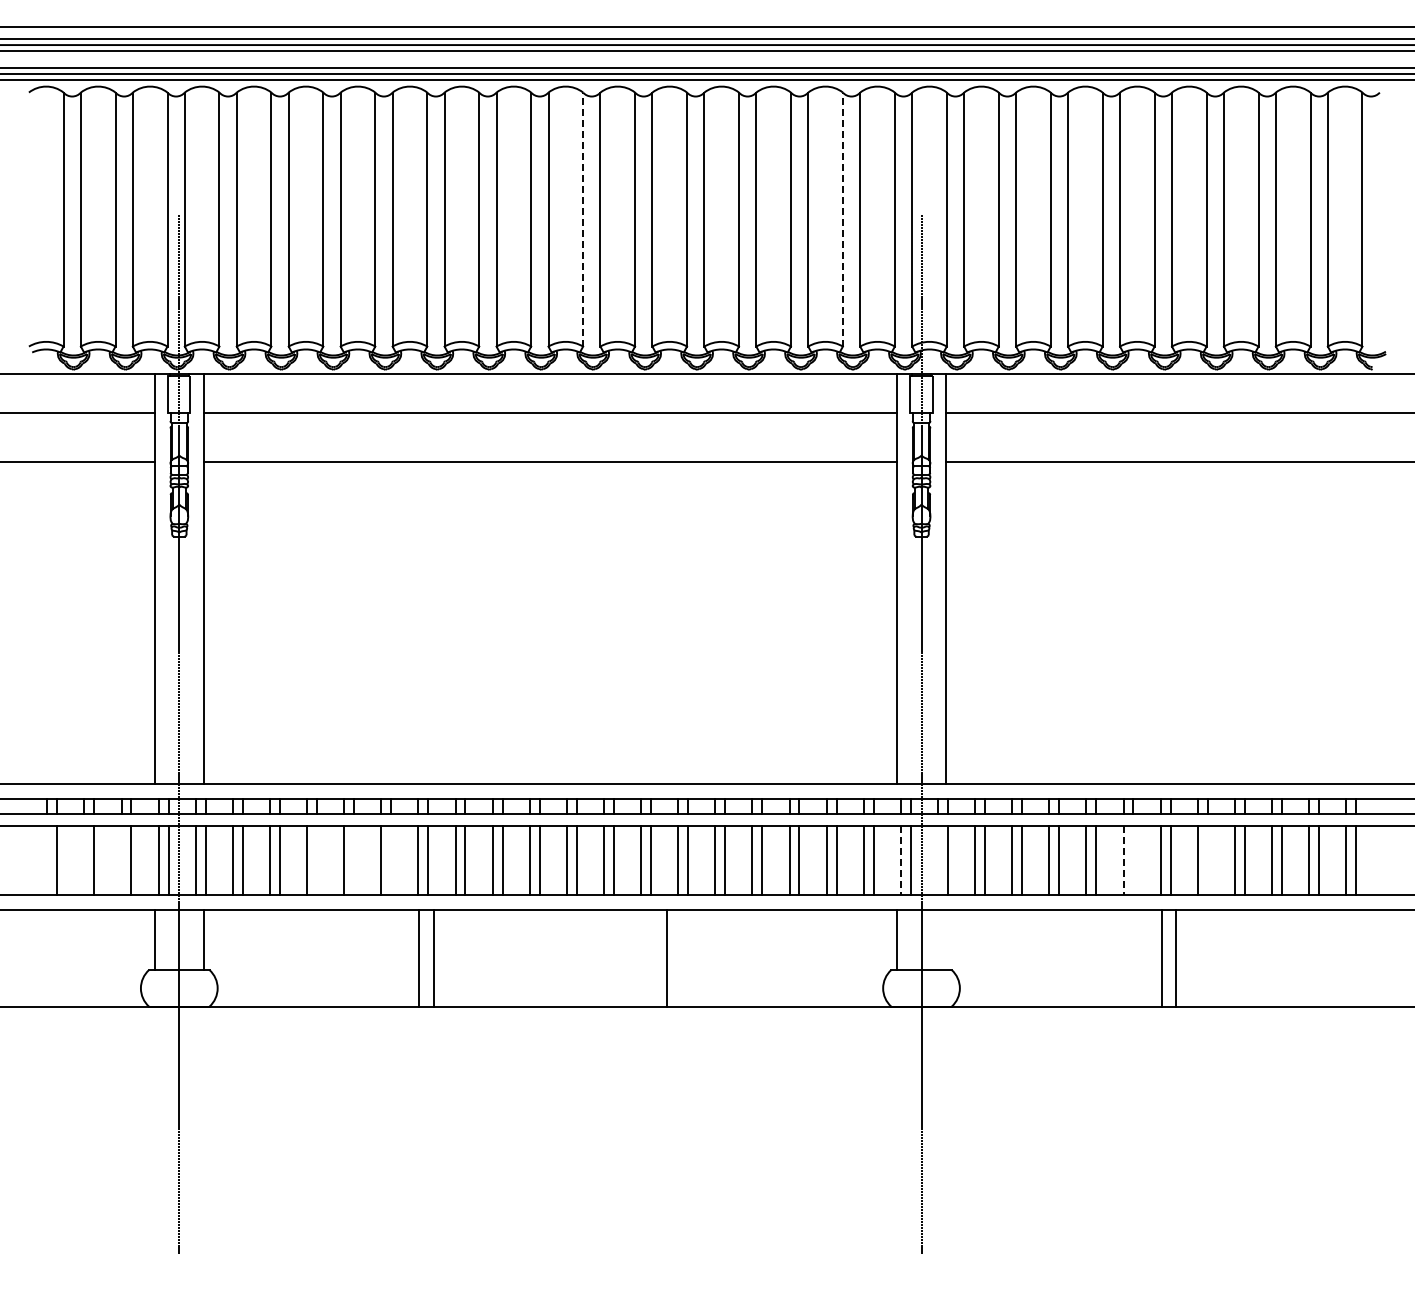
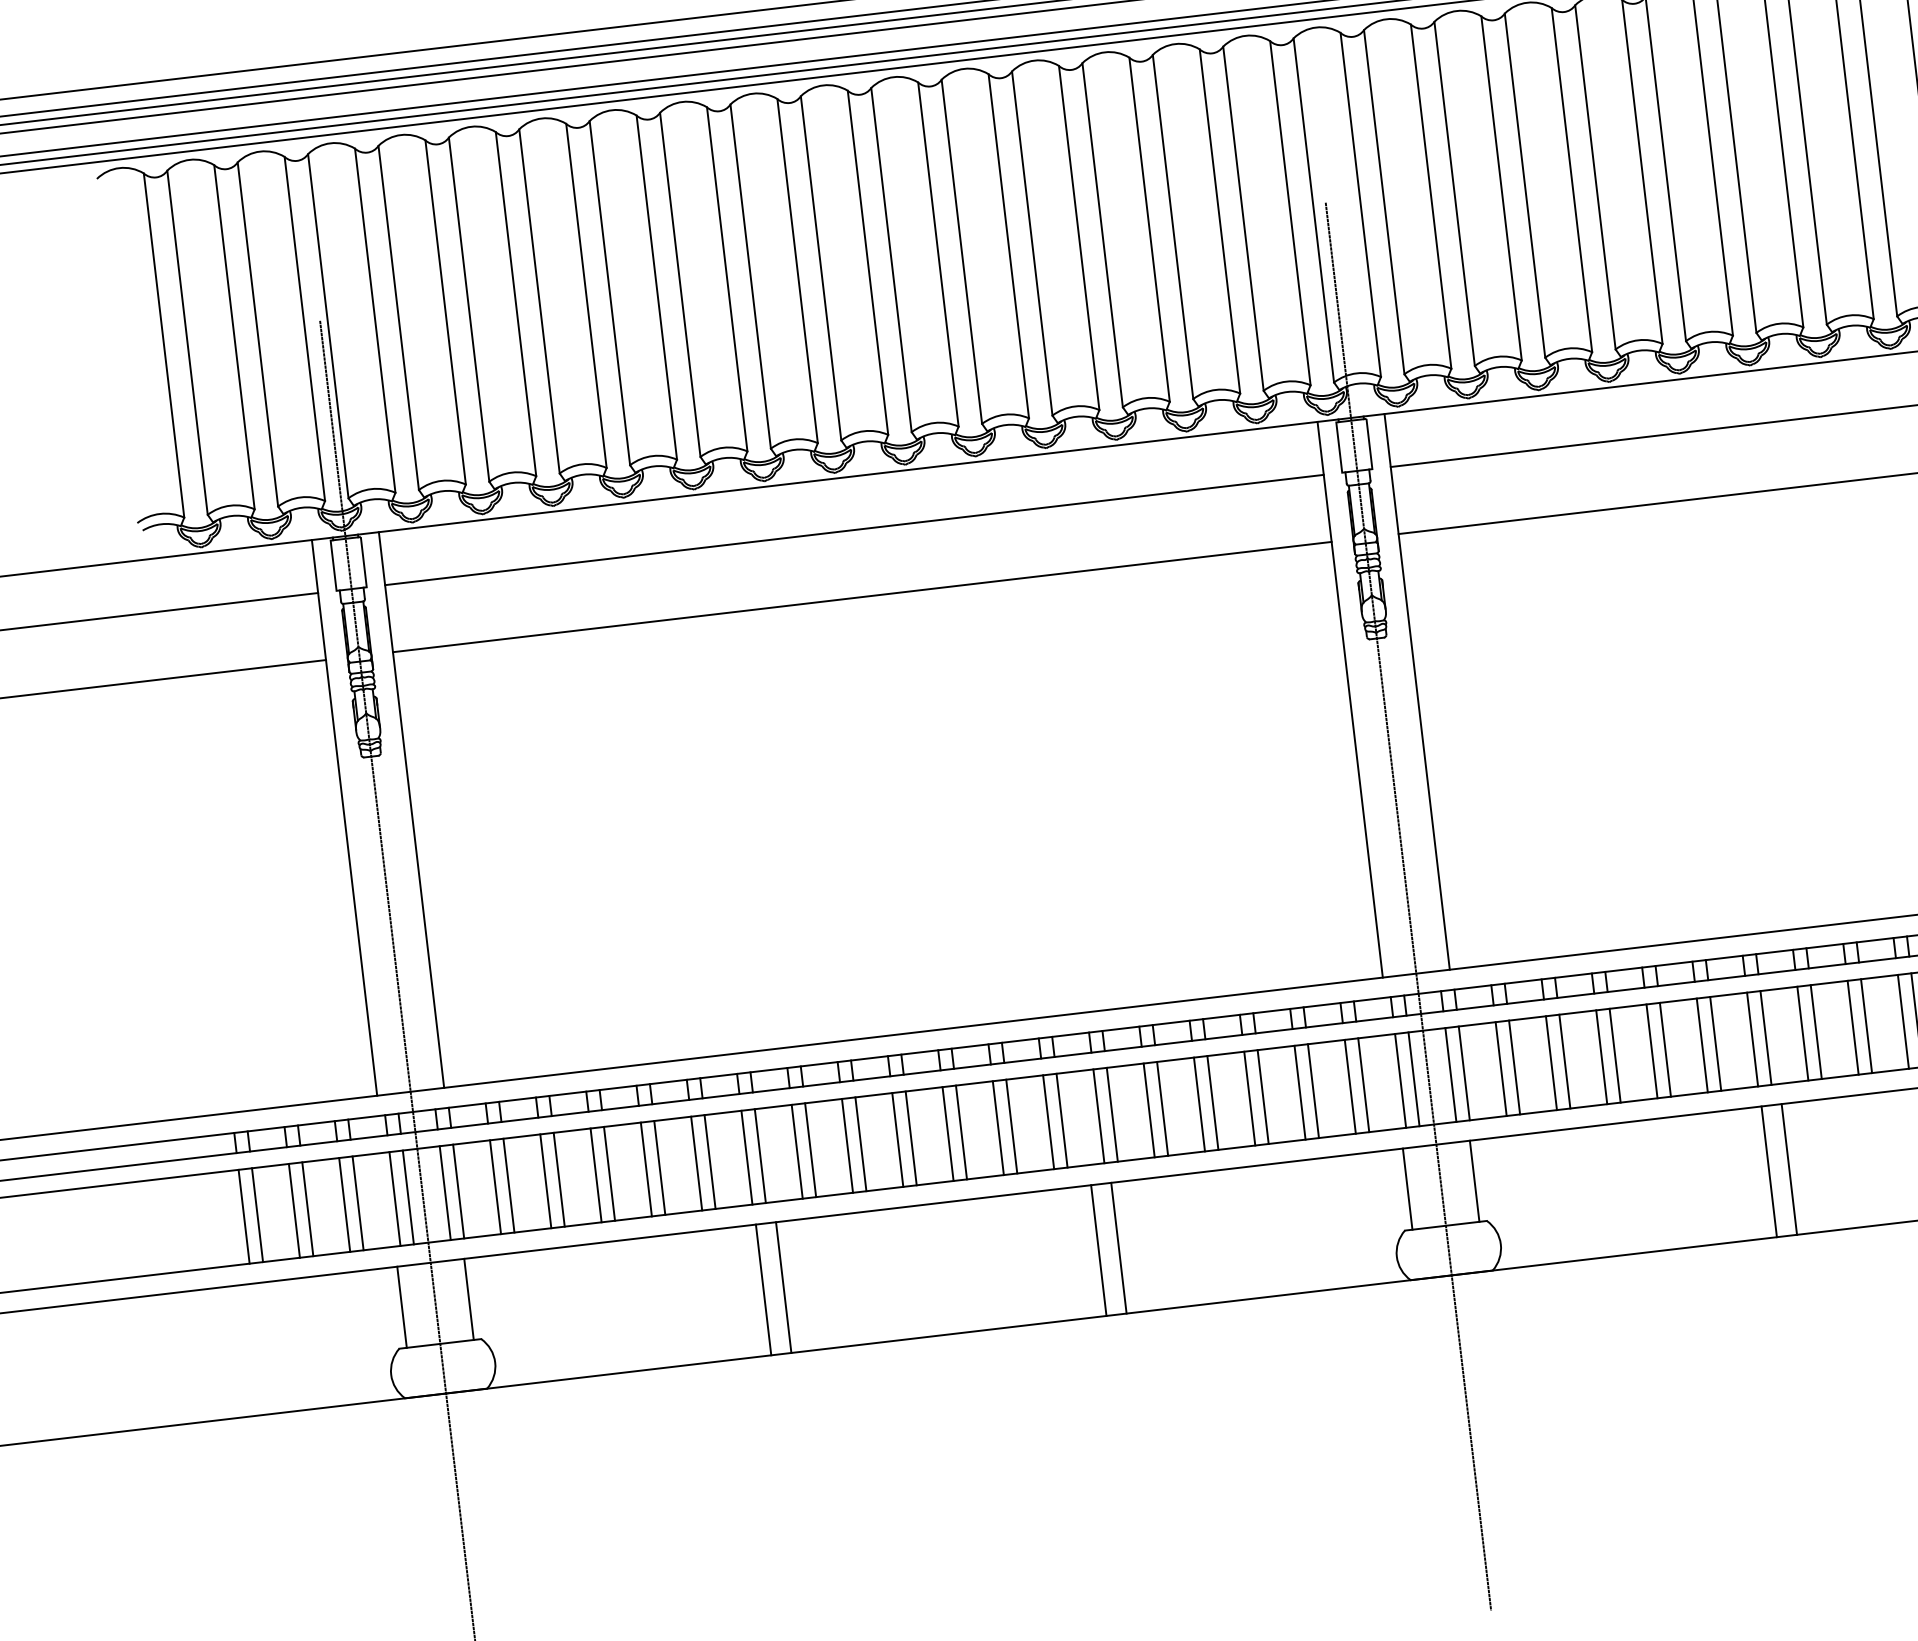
line: (583, 219) -> (868, 262), dashed -> solid
line: (842, 219) -> (1219, 221), dashed -> solid
line: (47, 860) -> (244, 1216), added
line: (84, 860) -> (294, 1210), added
line: (121, 860) -> (344, 1204), added
line: (317, 860) -> (610, 1173), added
line: (354, 860) -> (660, 1167), added
line: (391, 860) -> (710, 1161), added
line: (900, 860) -> (1400, 1080), dashed -> solid
line: (938, 860) -> (1451, 1074), added
line: (1123, 860) -> (1702, 1045), dashed -> solid
line: (1133, 860) -> (1715, 1043), added
line: (1207, 860) -> (1815, 1031), added
line: (946, 940) -> (1475, 1181), added
line: (681, 958) -> (1118, 1248), added

